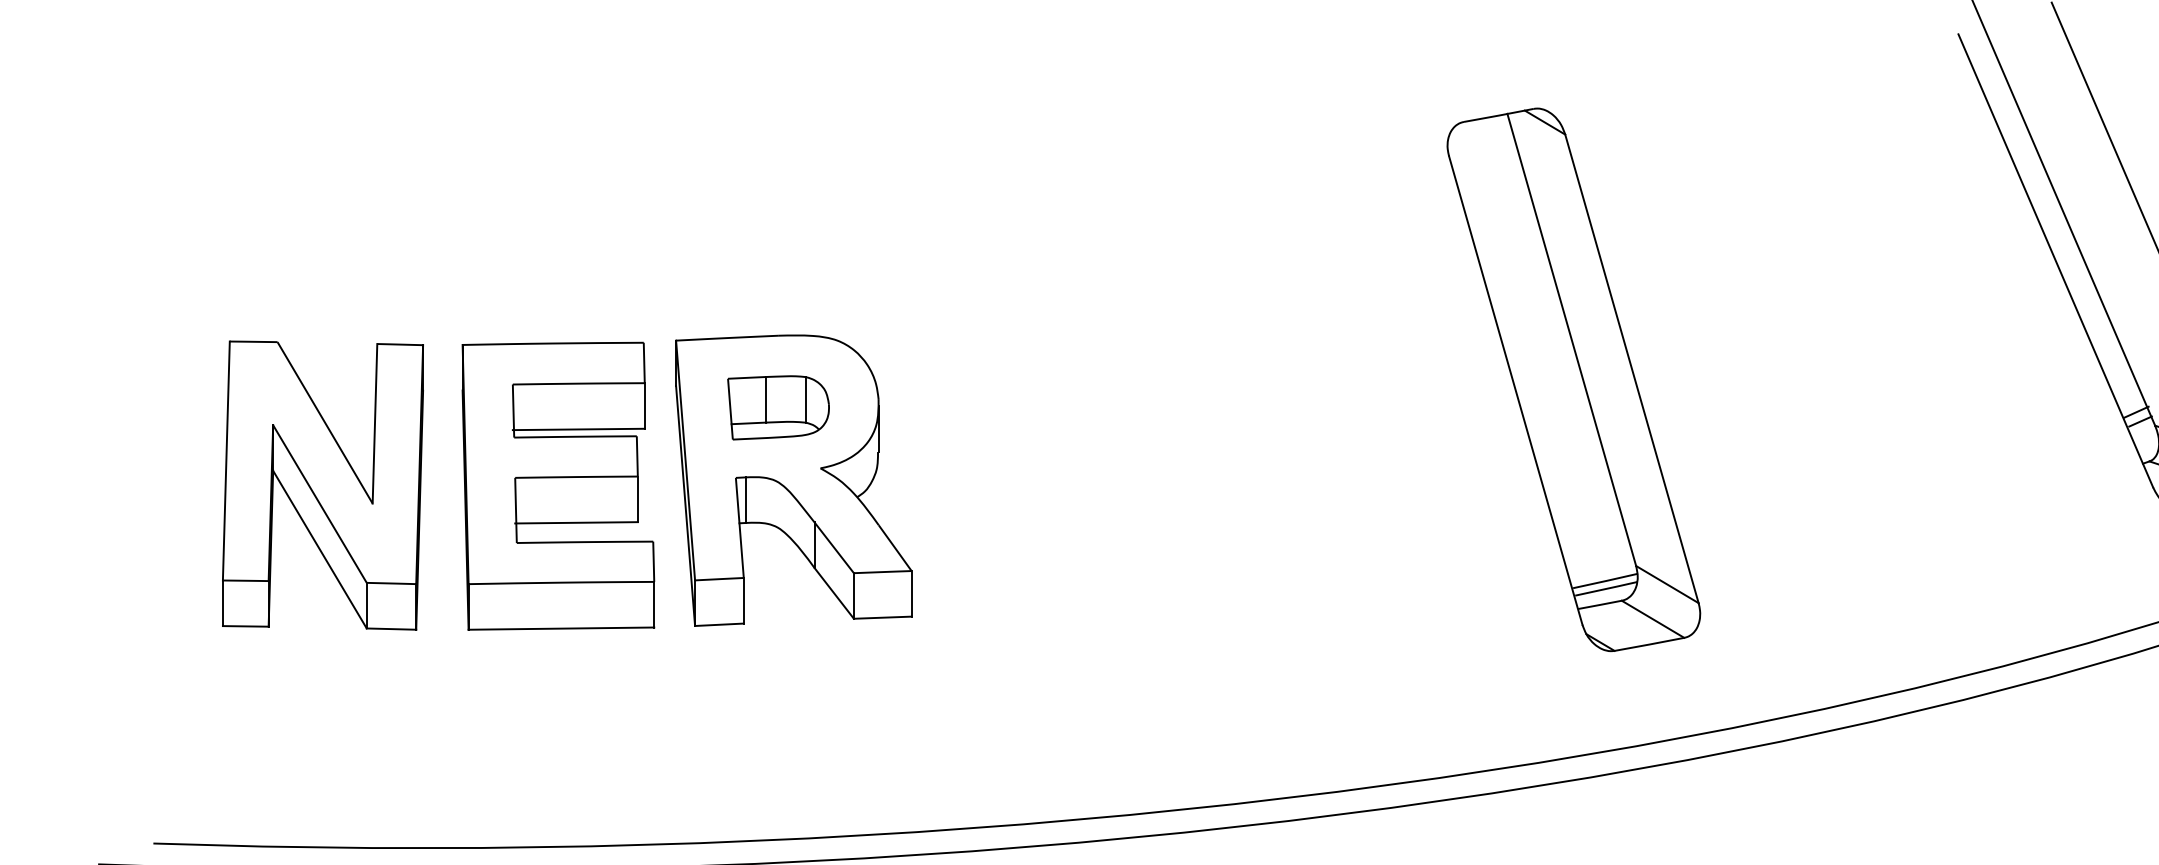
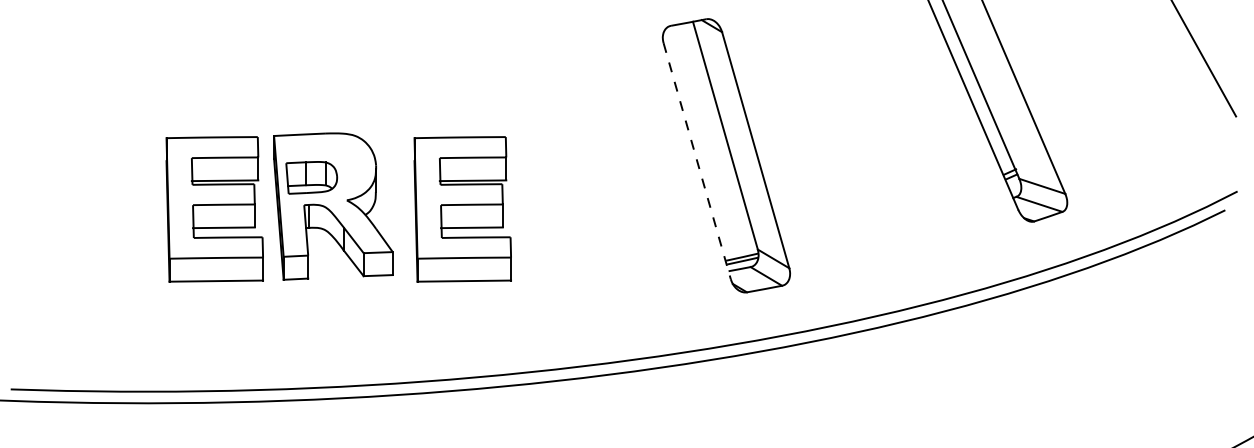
line: (1516, 391) -> (697, 161), solid -> dashed
part: (778, 407) -> (311, 177), moved
part: (321, 484) -> (95, 208), removed
part: (1049, 486) -> (462, 209), added

